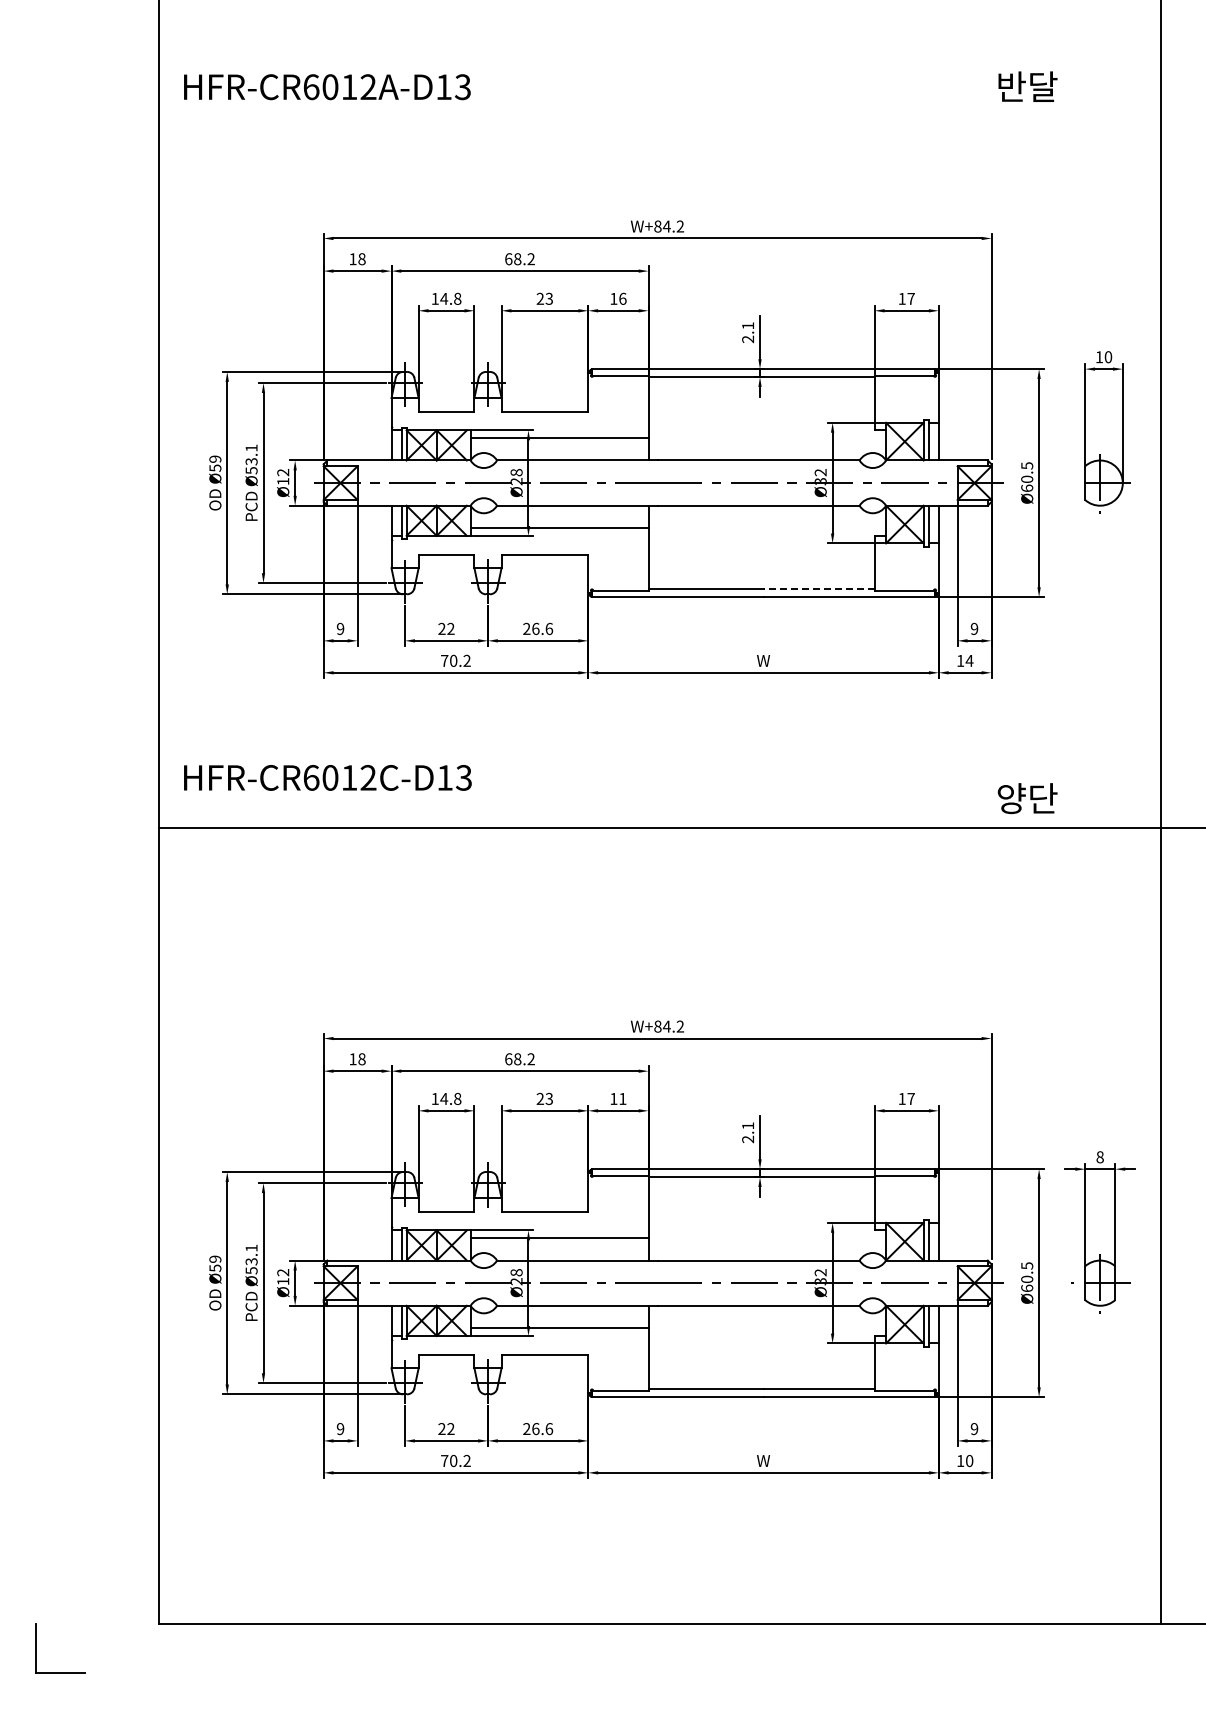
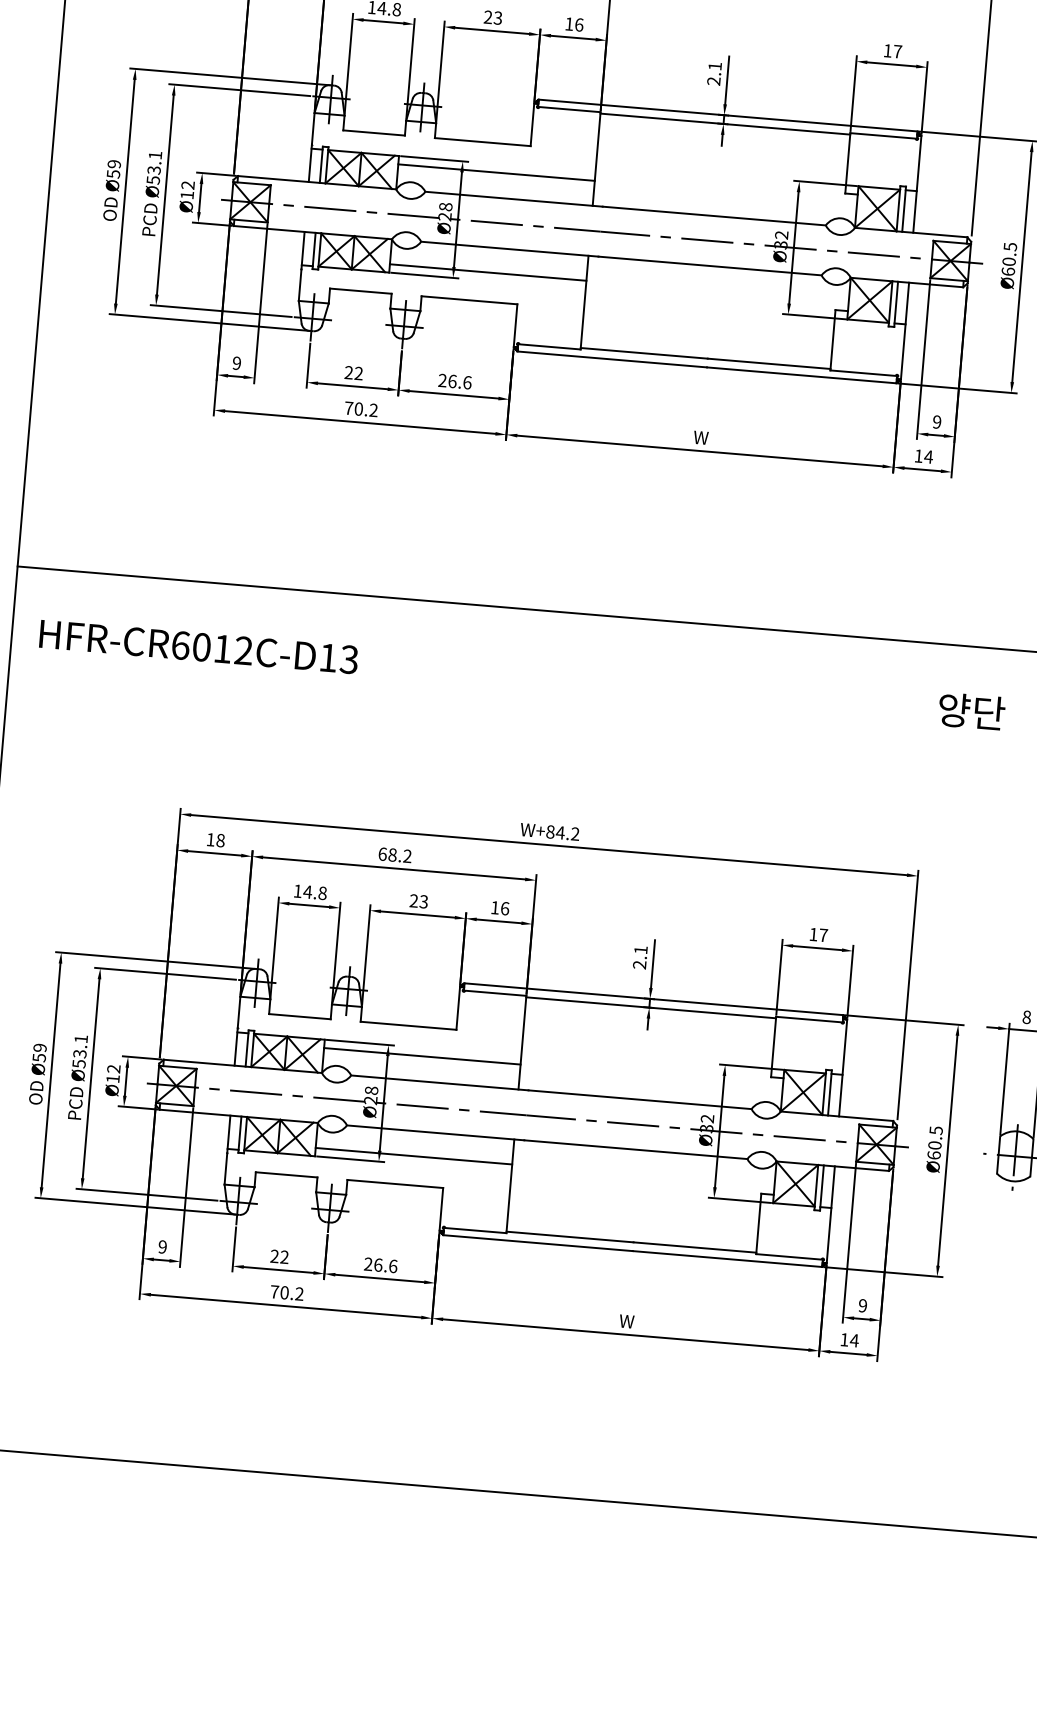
line: (819, 589) -> (769, 364), dashed -> solid
text: (327, 777) -> (198, 646), moved
text: (1027, 798) -> (971, 711), moved
text: (622, 1098) -> (504, 908), 11 -> 16
text: (969, 1460) -> (854, 1340), 10 -> 14

